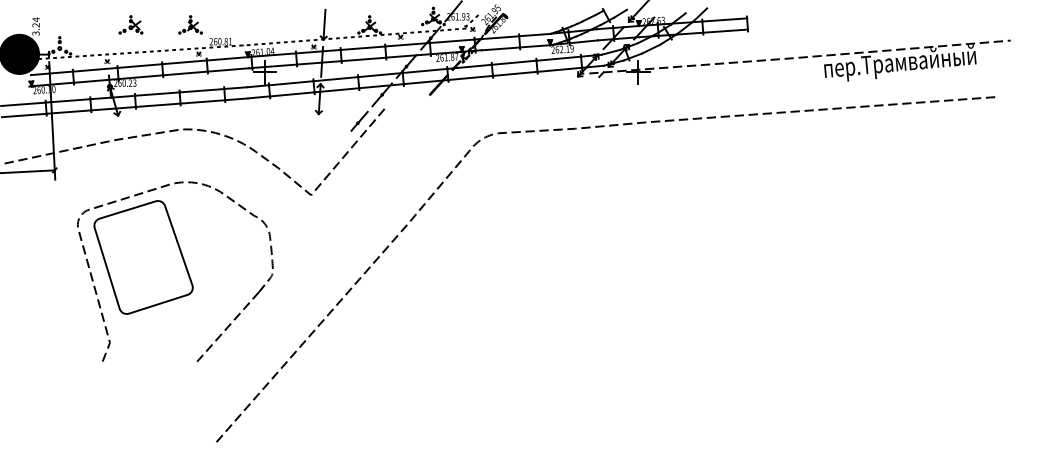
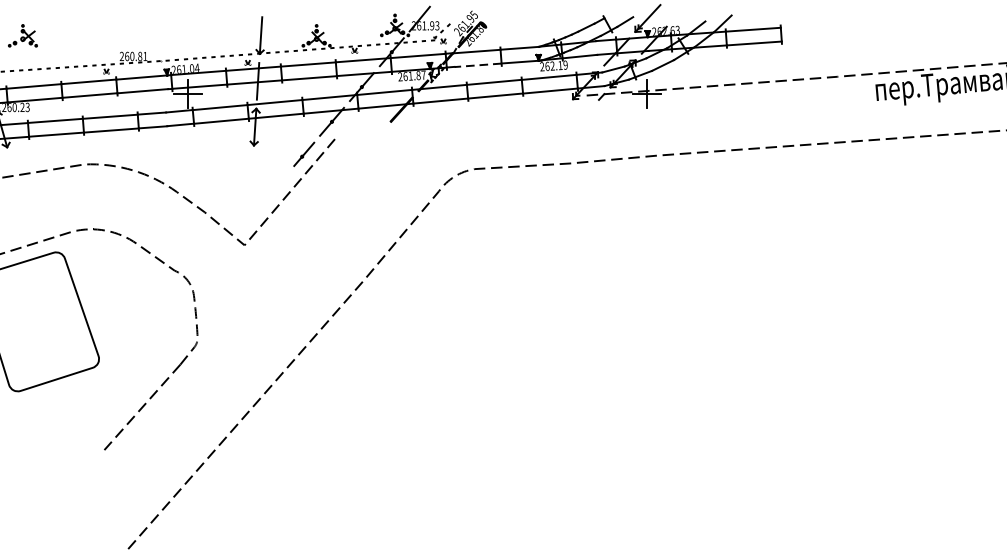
part: (190, 24) -> (96, 35), removed
line: (500, 48) -> (477, 64), solid -> dashed

